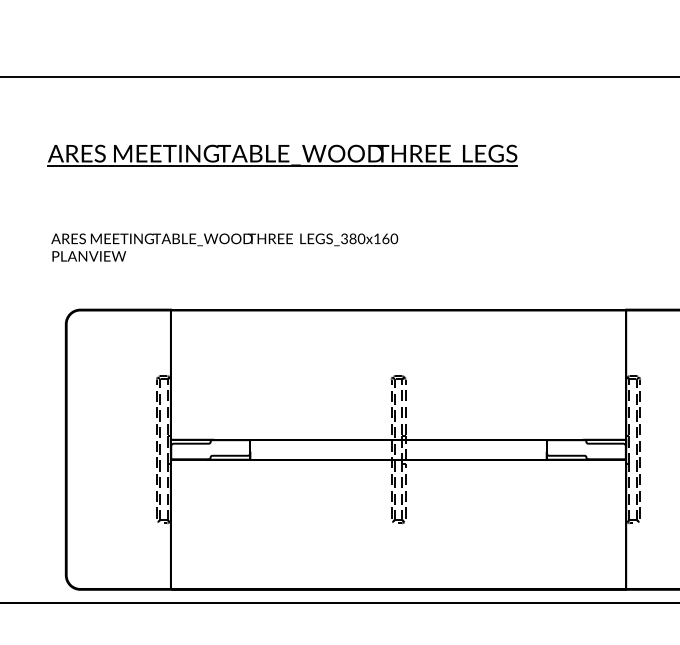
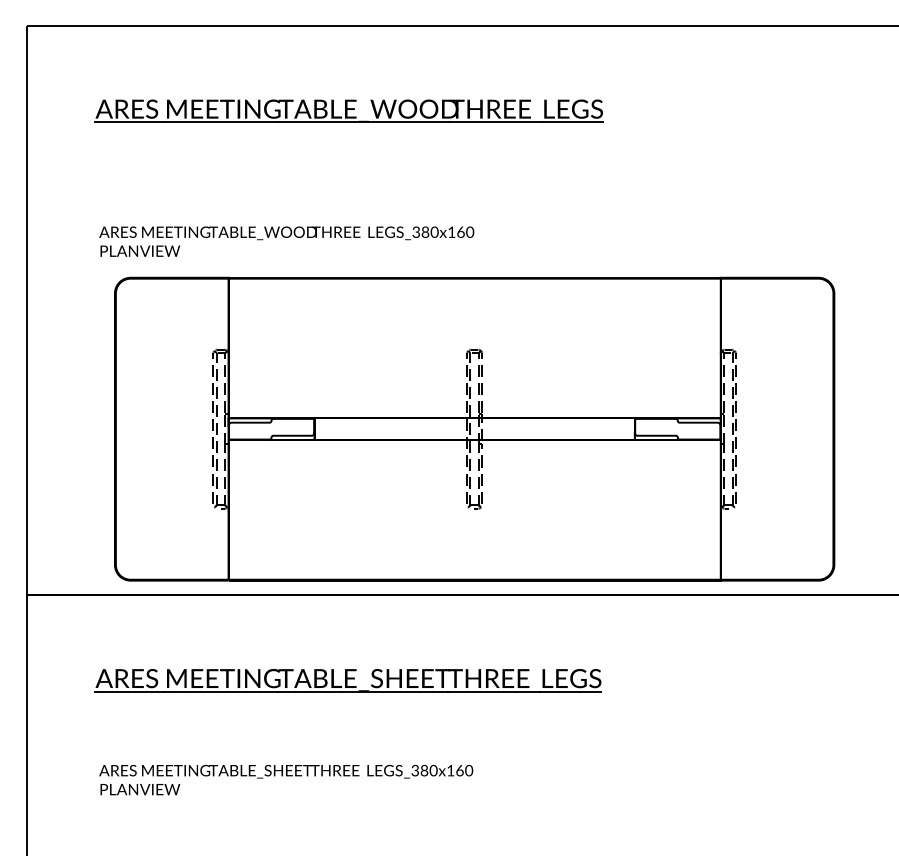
text: (224, 247) -> (286, 241), moved

